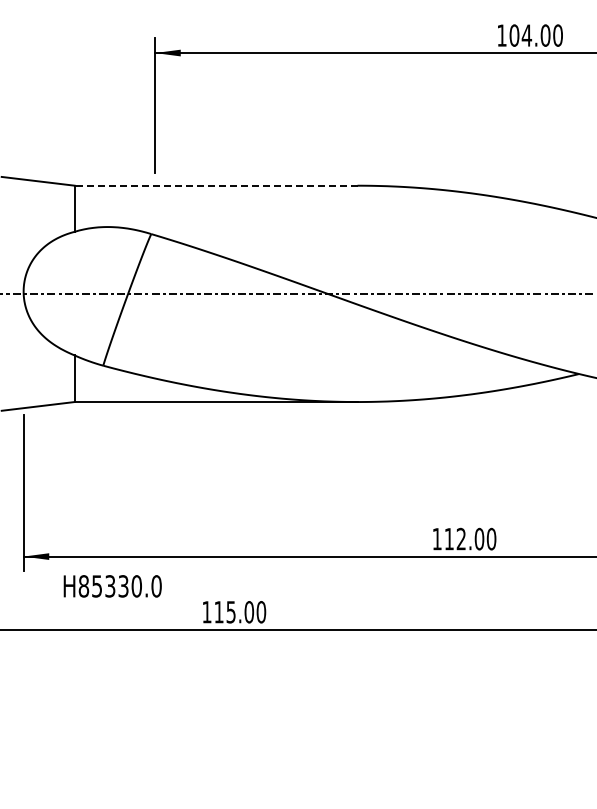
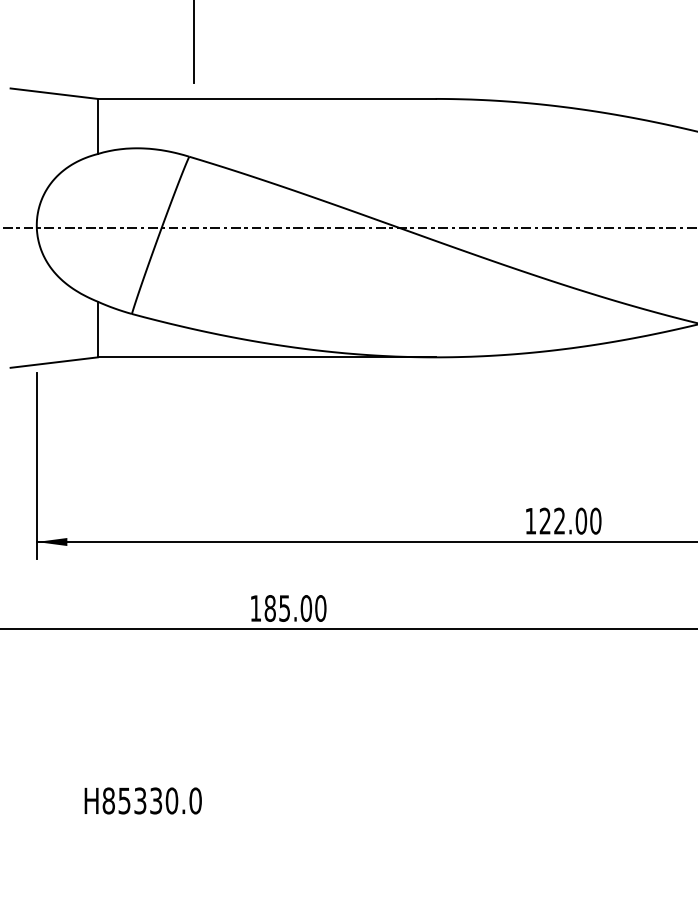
line: (215, 185) -> (265, 98), dashed -> solid
text: (448, 538) -> (544, 520), 112.00 -> 122.00
text: (112, 586) -> (142, 801), moved
text: (218, 612) -> (269, 608), 115.00 -> 185.00

